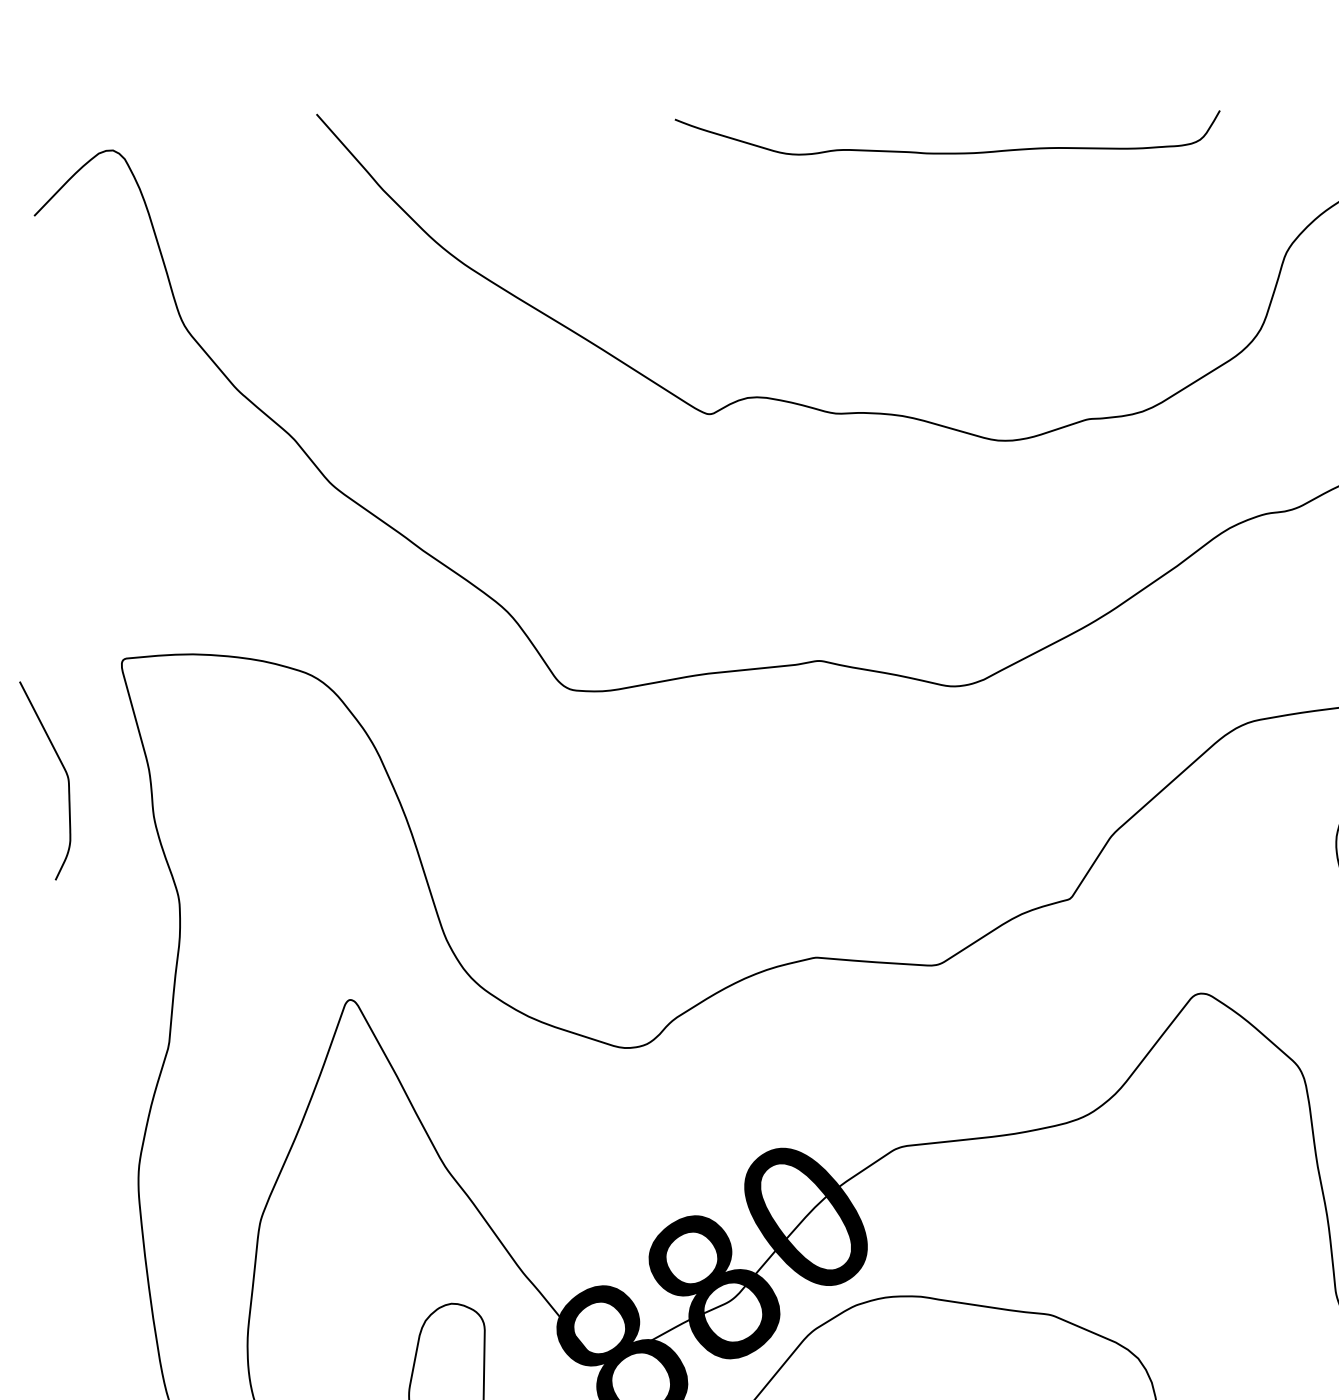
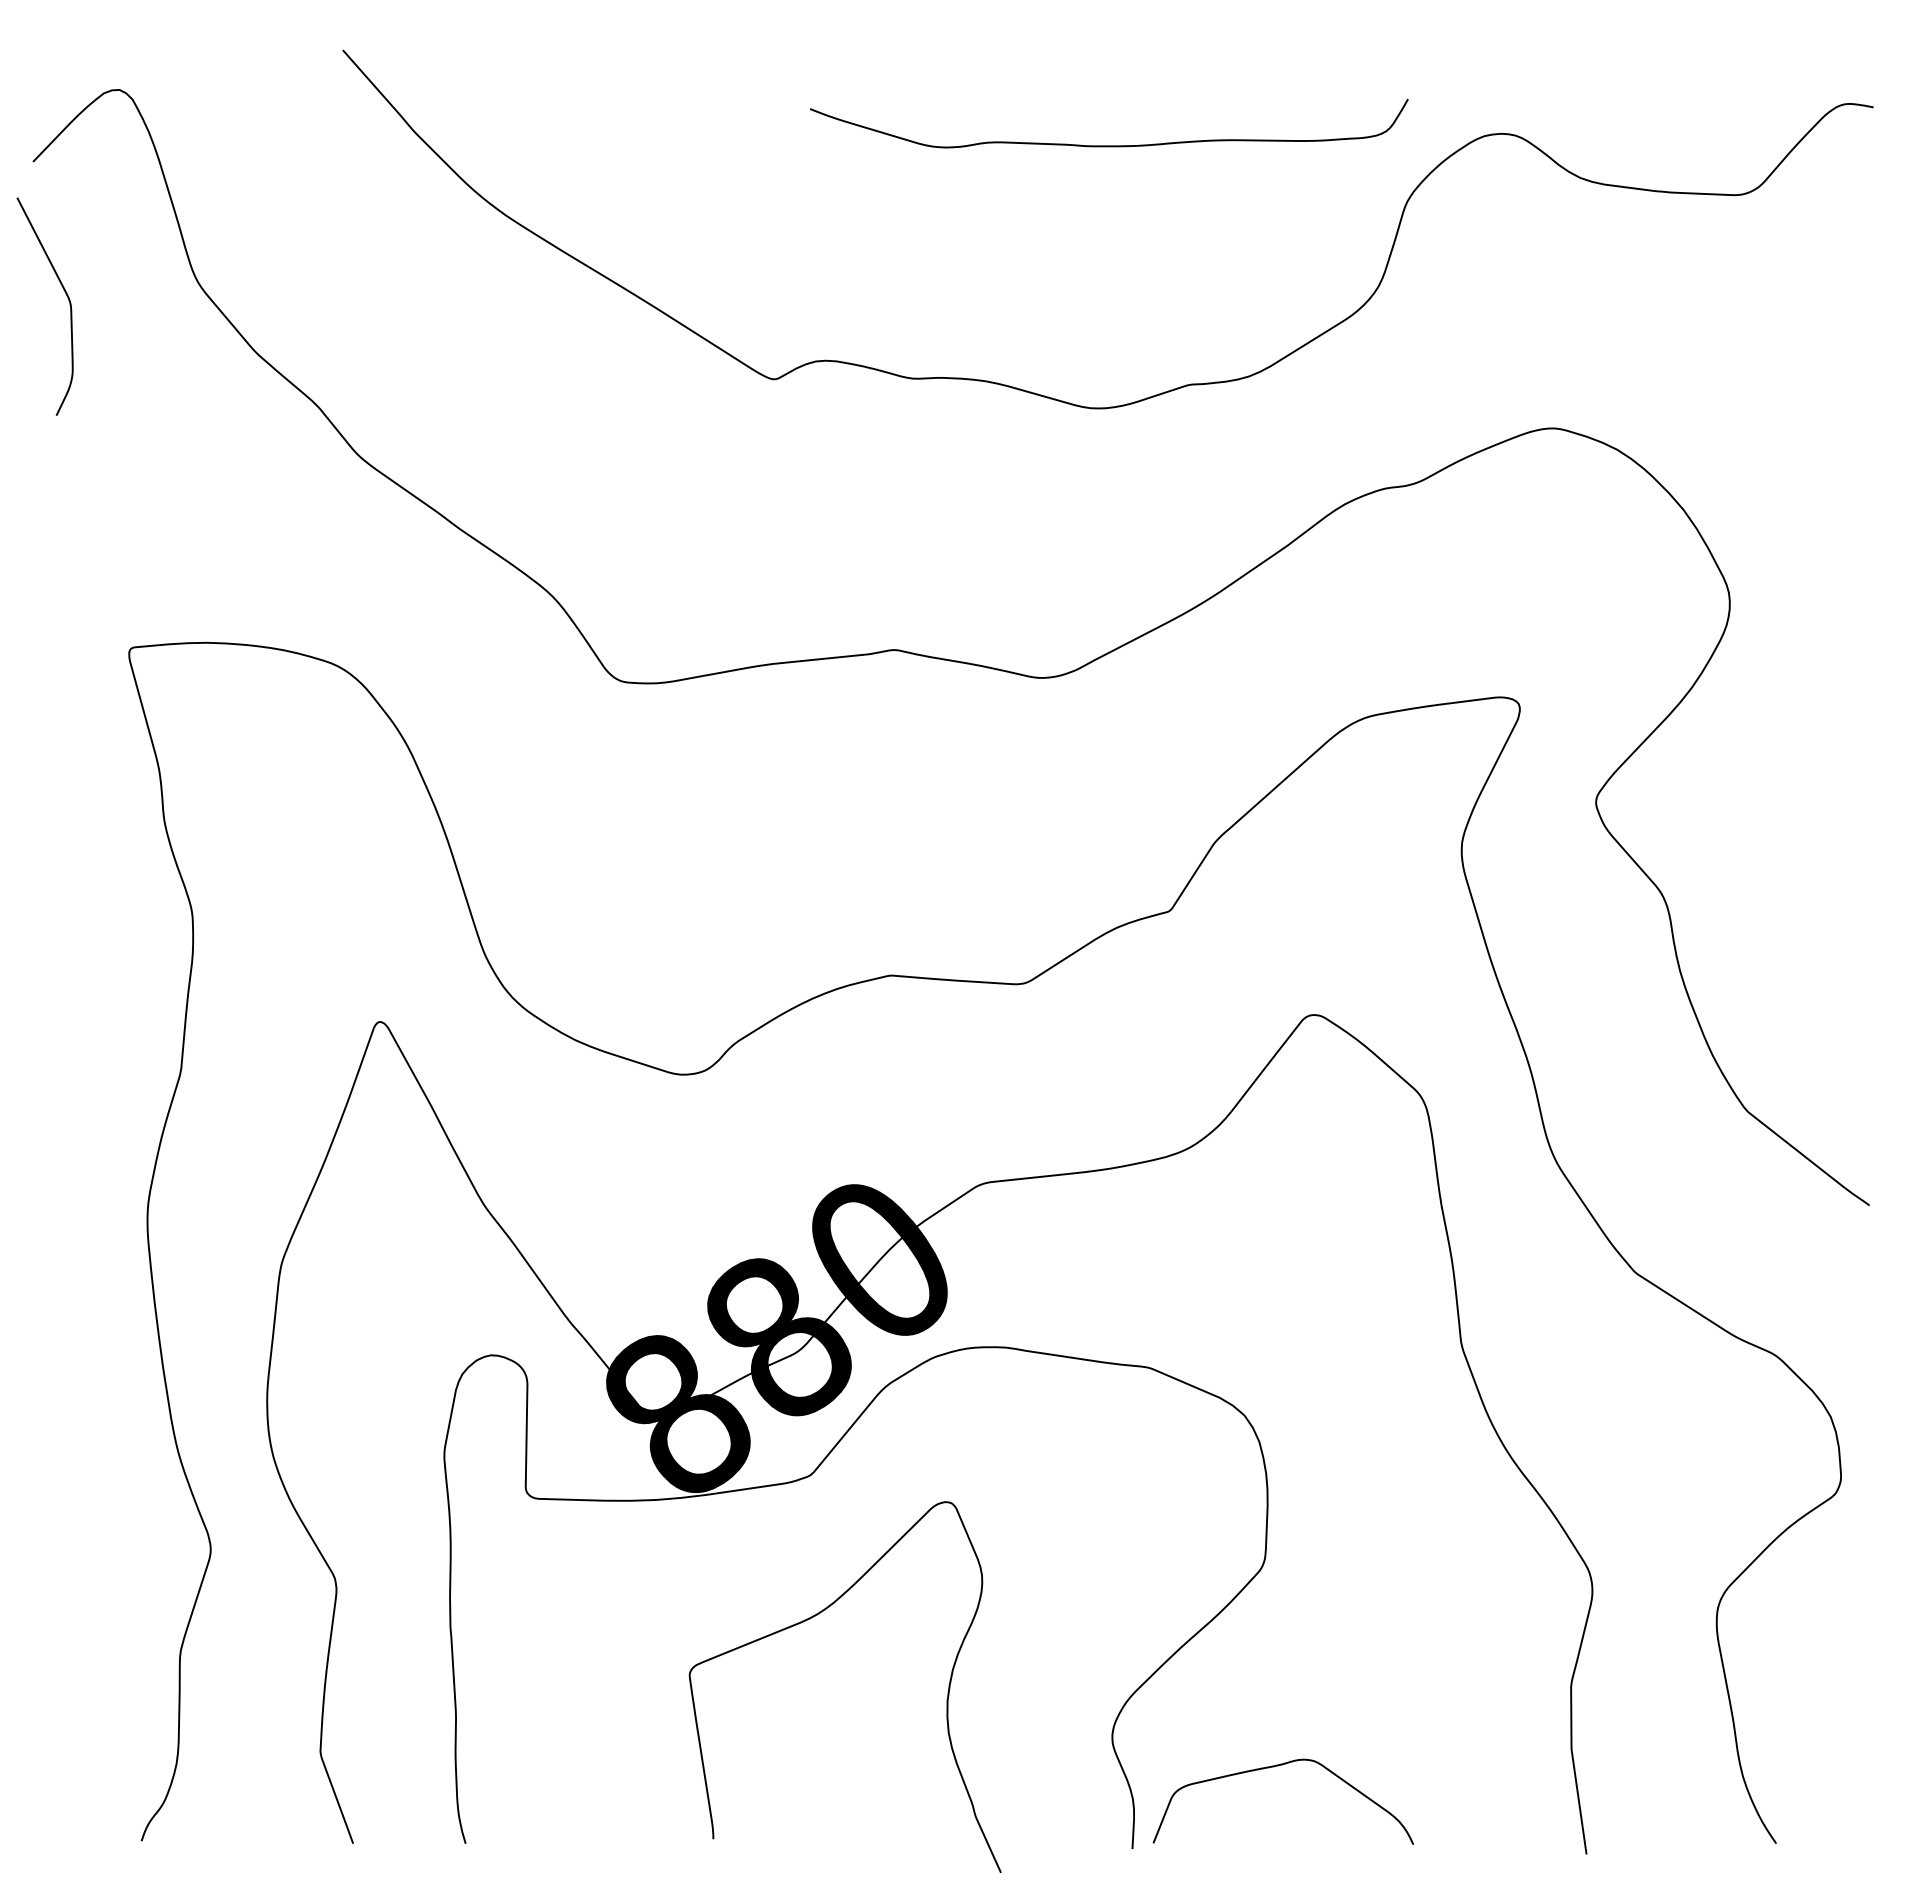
curve: (947, 152) -> (1109, 145), moved
curve: (64, 771) -> (66, 296), moved

